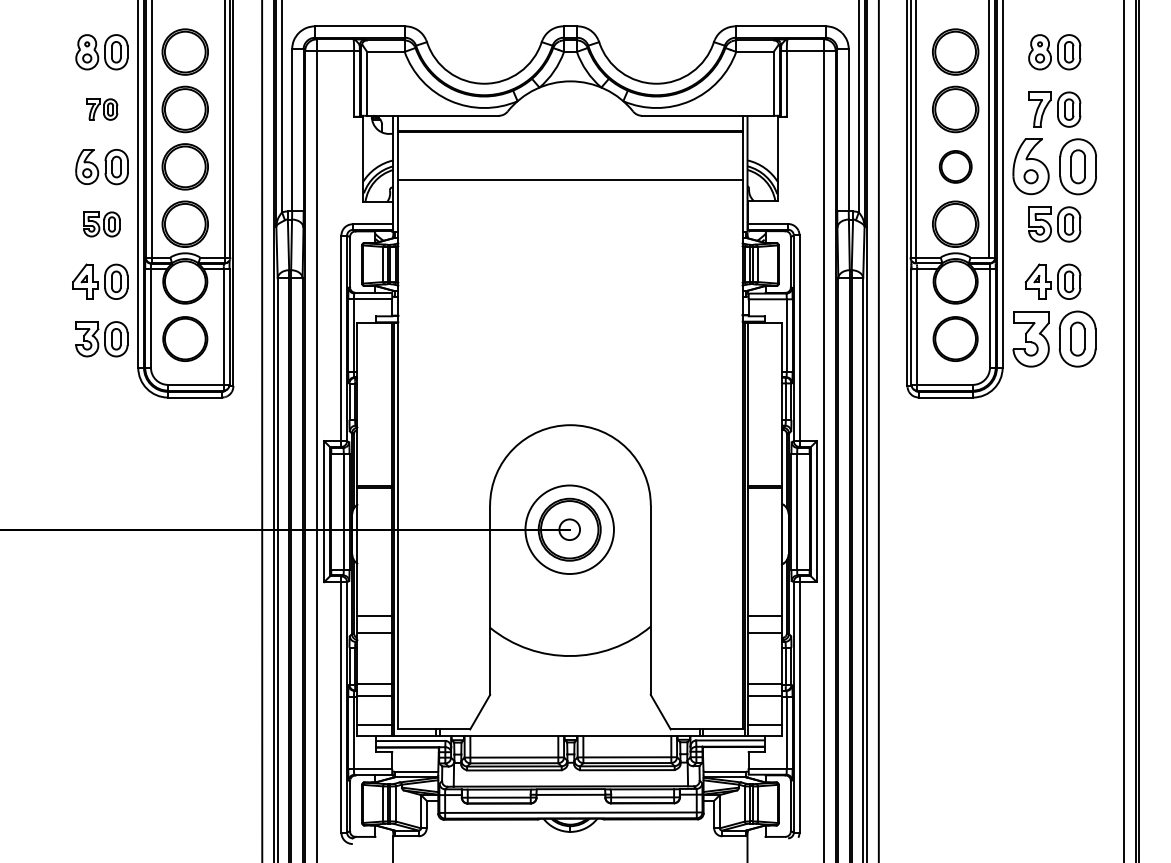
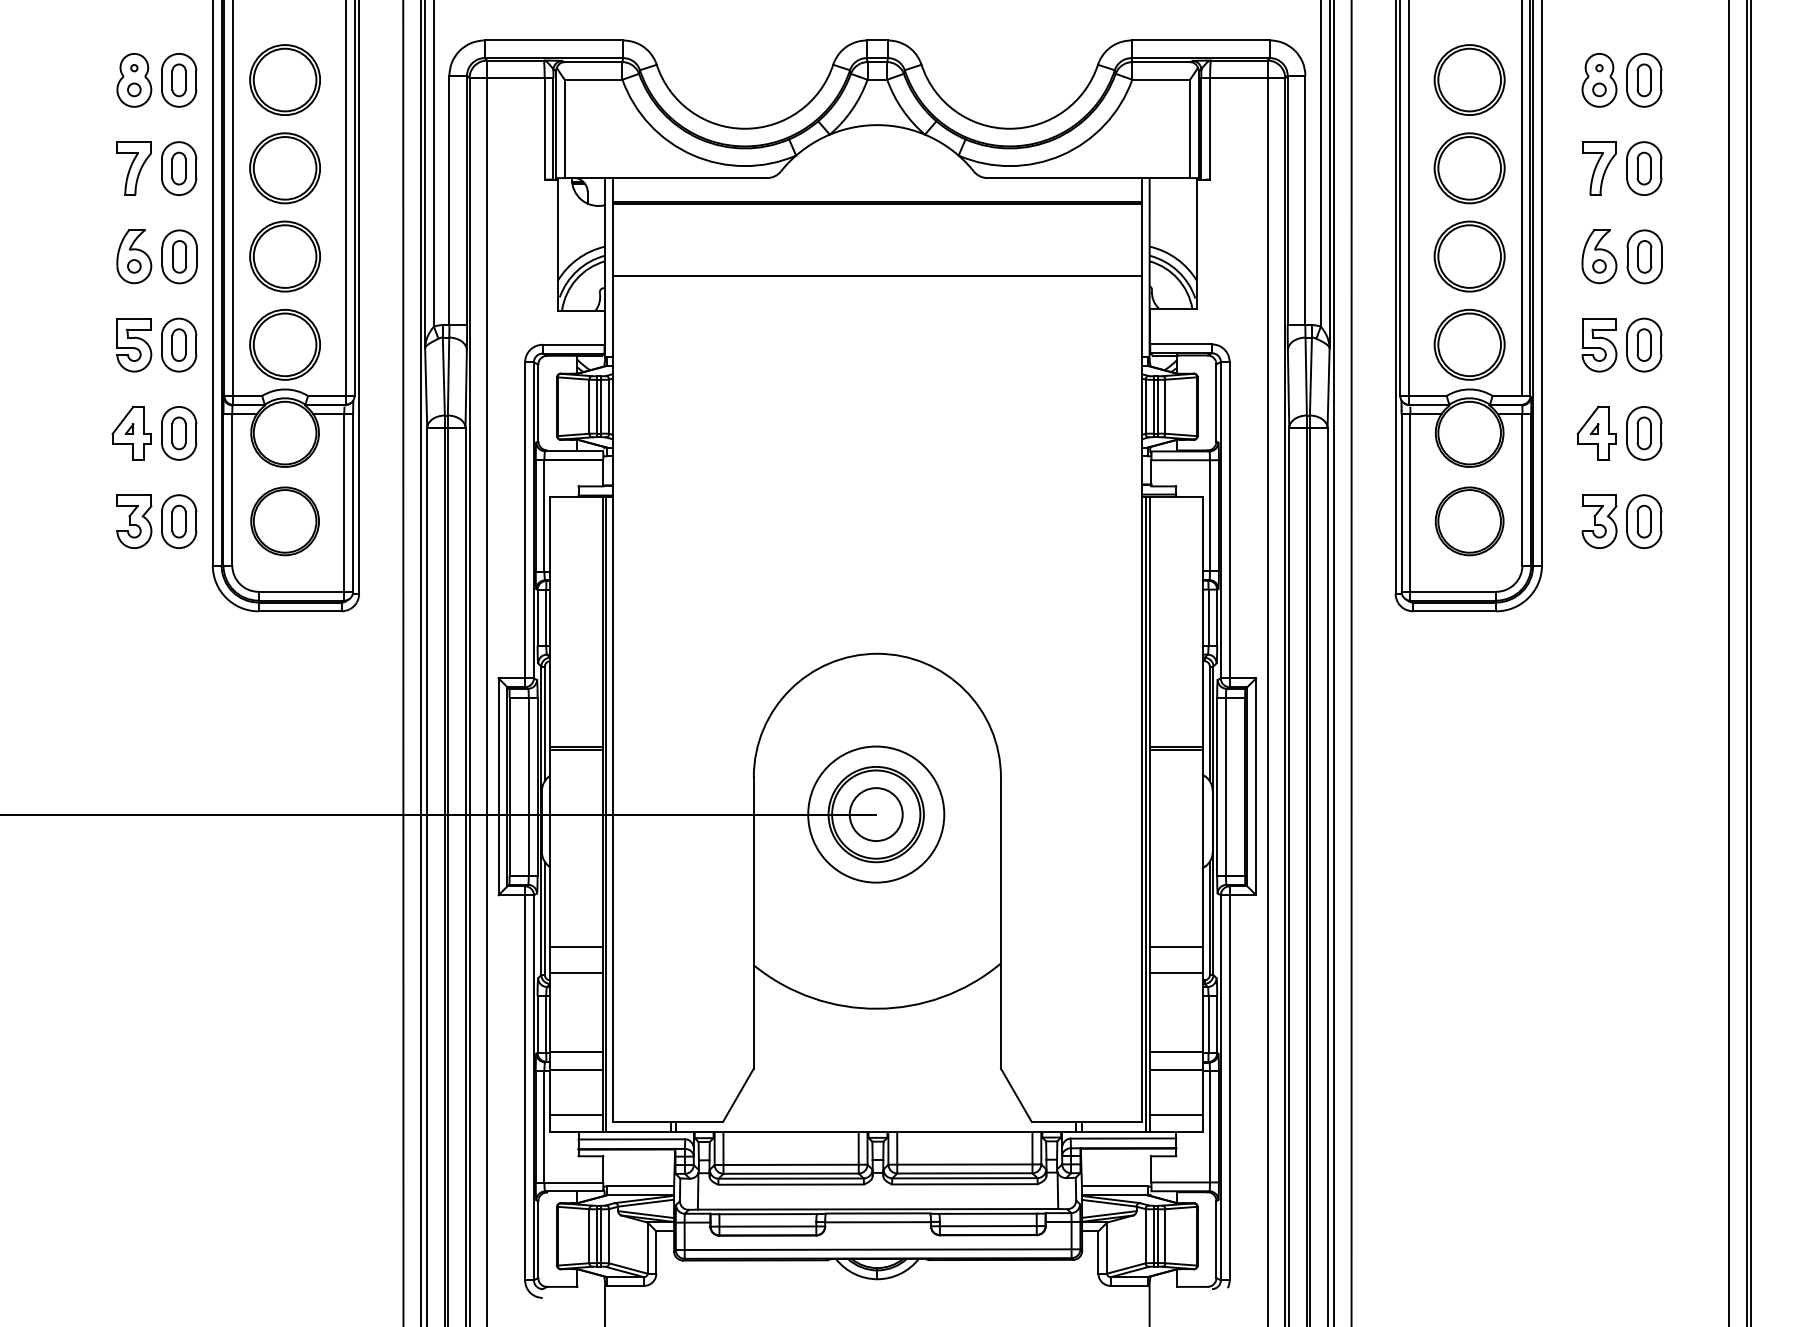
part: (101, 109) -> (156, 168), size x1.67
part: (955, 166) -> (1469, 256), size x1.43
part: (1054, 167) -> (1621, 257), size x0.62
part: (101, 224) -> (156, 345), size x1.43
part: (1054, 339) -> (1621, 522), size x0.62
circle: (569, 529) -> (875, 814), size x1.67

